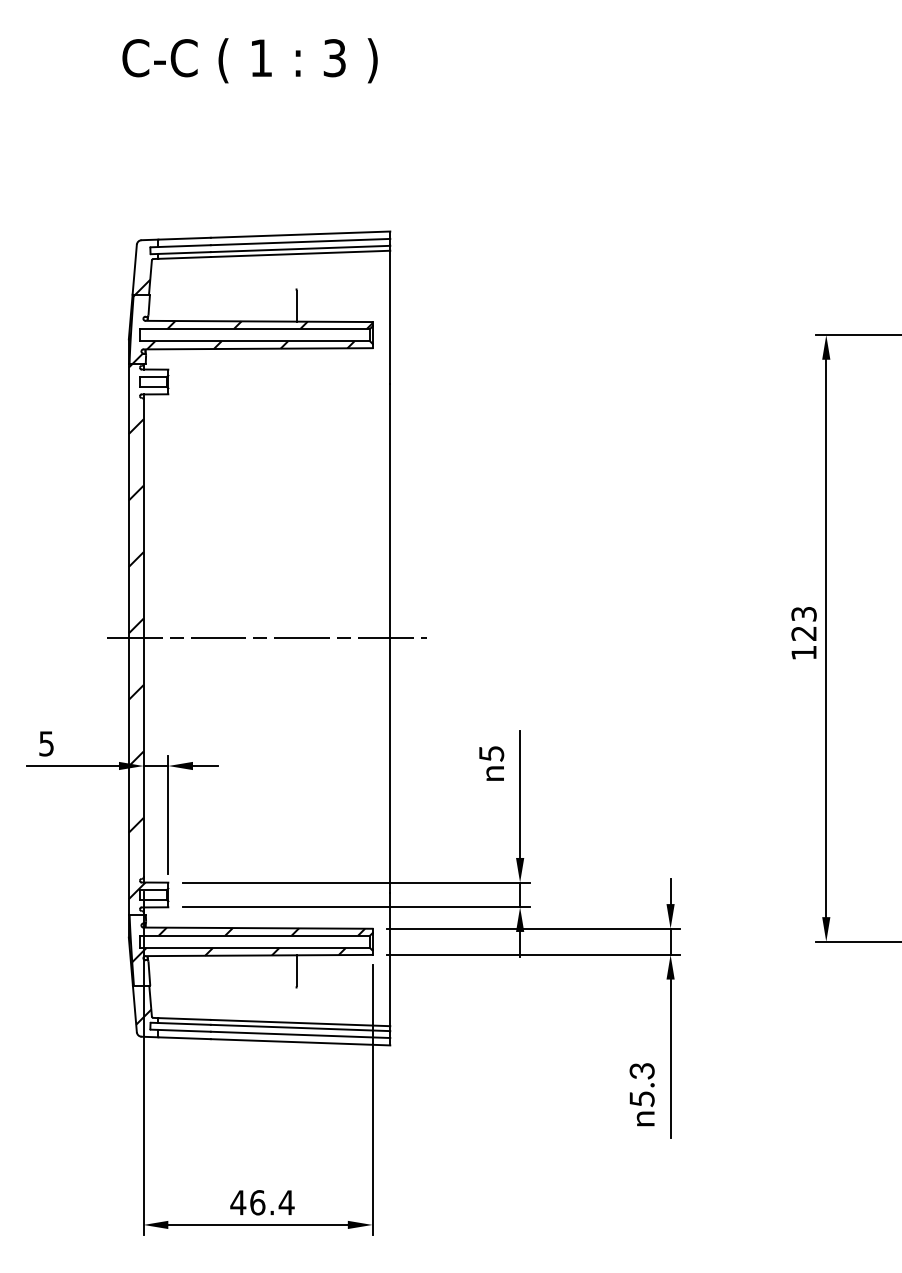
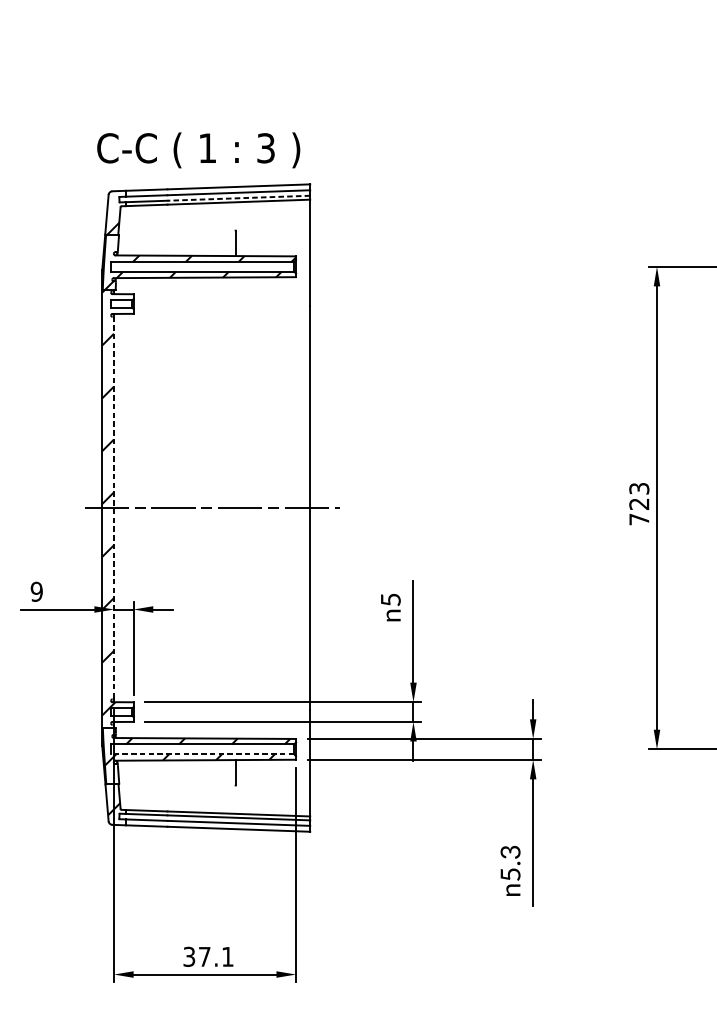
text: (249, 60) -> (198, 150), moved
line: (300, 248) -> (238, 197), solid -> dashed
line: (143, 638) -> (113, 508), solid -> dashed
text: (803, 652) -> (638, 519), 123 -> 723
text: (46, 743) -> (36, 591), 5 -> 9
line: (254, 948) -> (202, 754), solid -> dashed
text: (262, 1202) -> (208, 956), 46.4 -> 37.1

